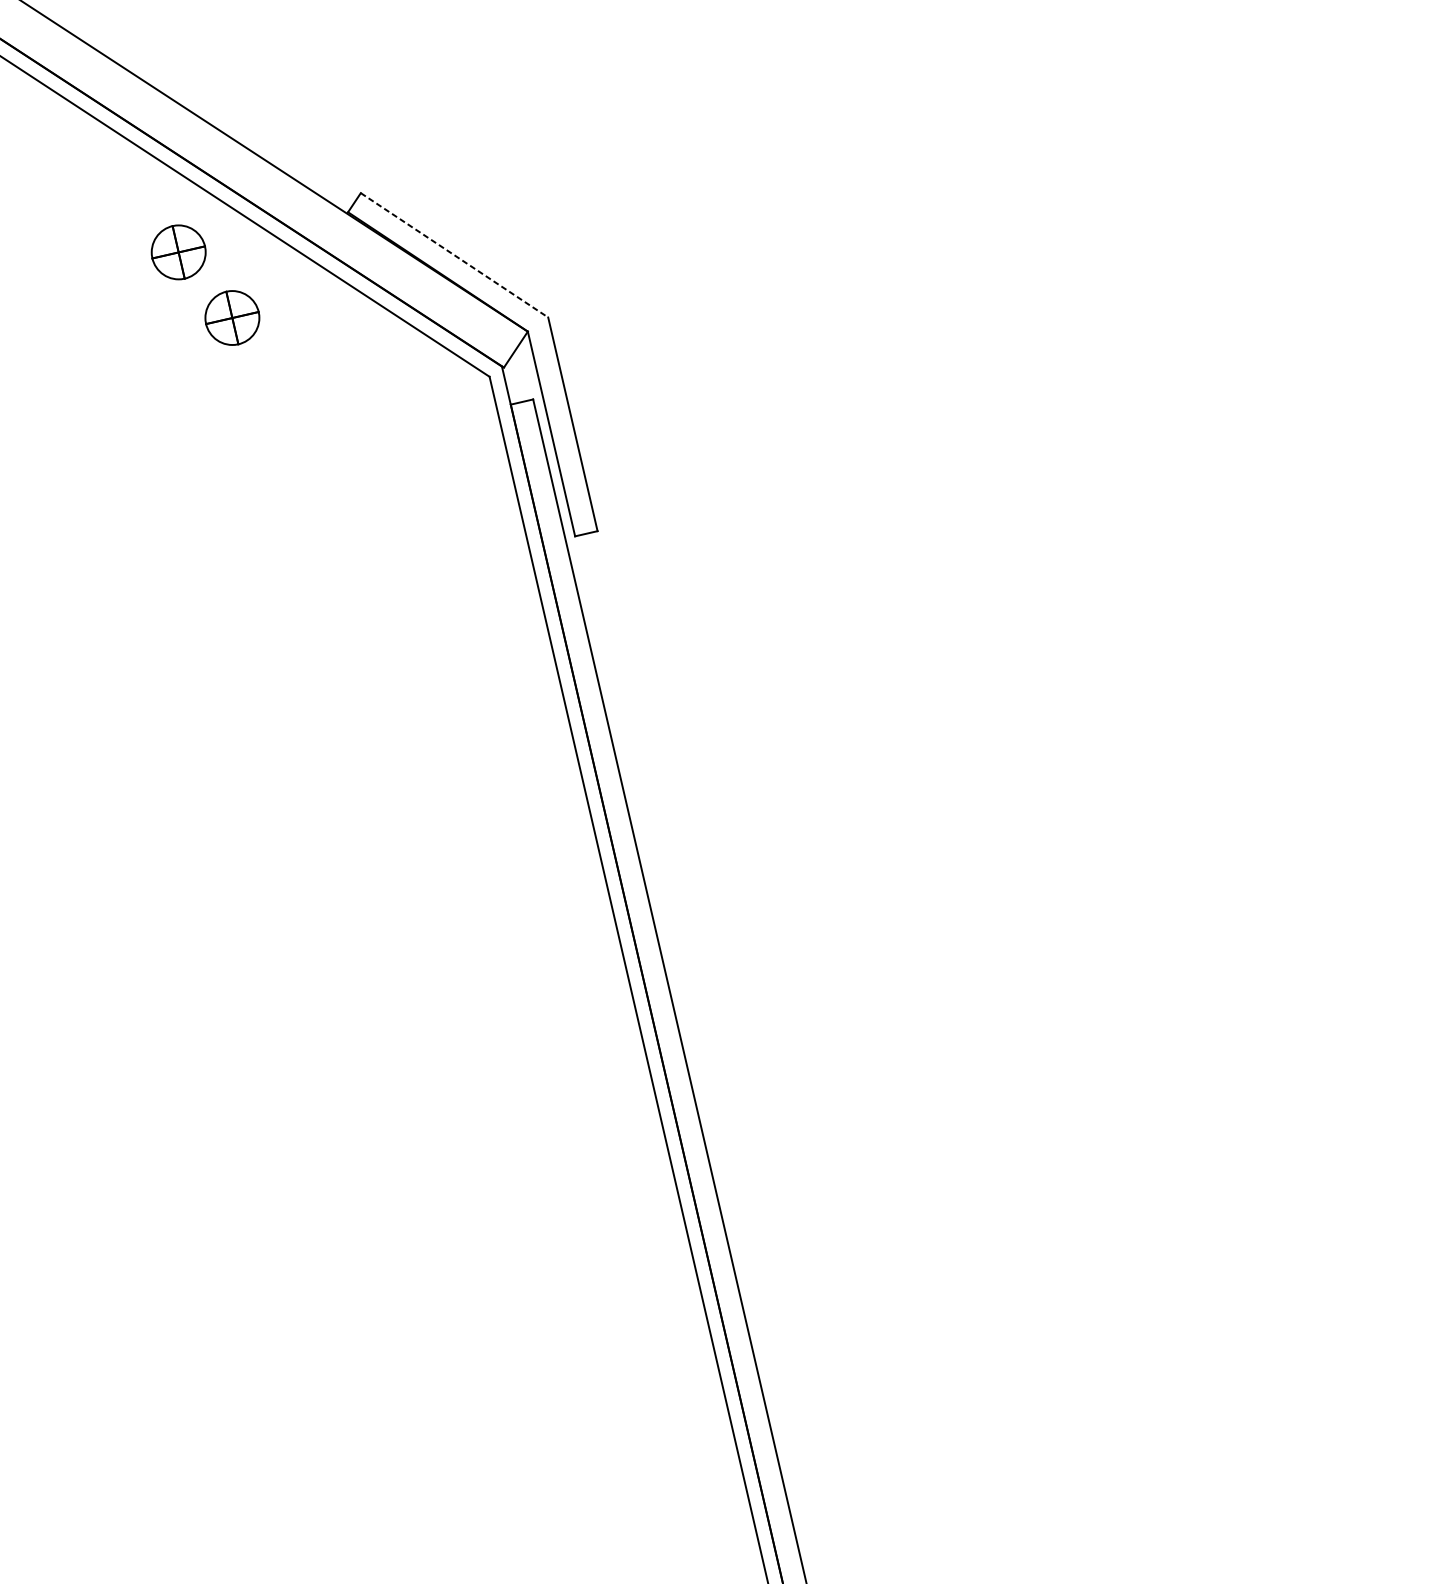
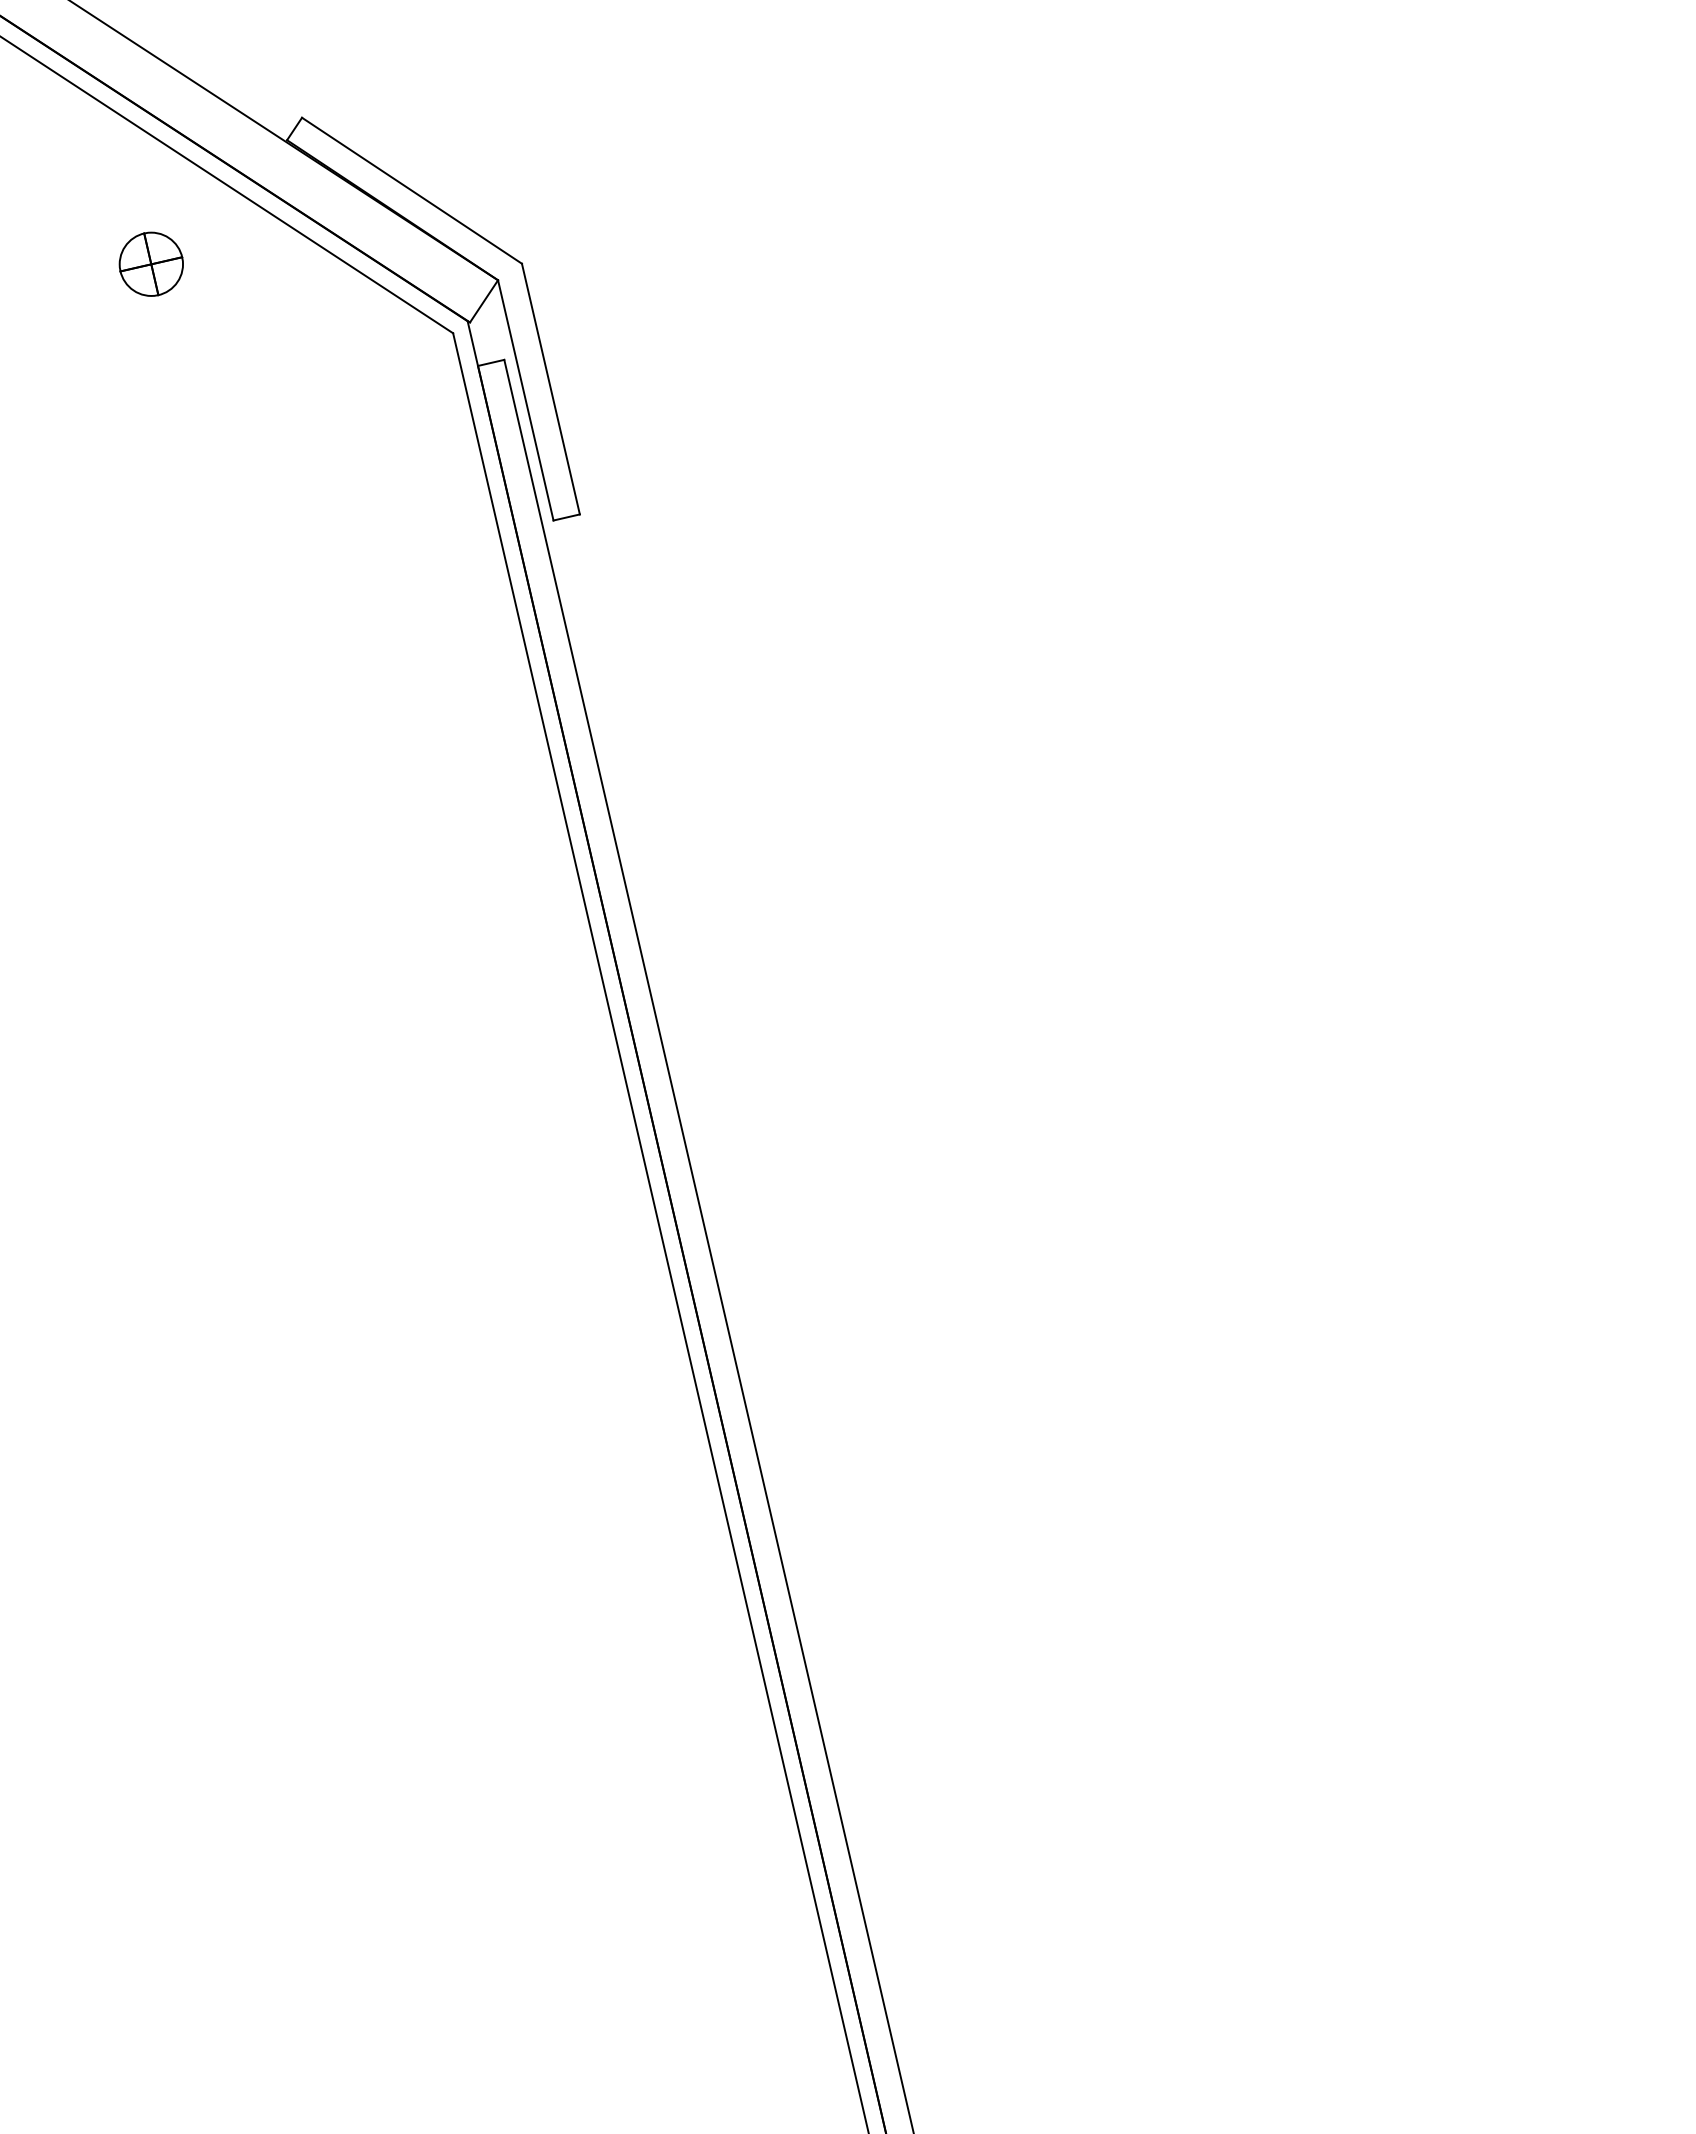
part: (177, 251) -> (87, 186), removed
line: (454, 255) -> (412, 190), dashed -> solid

